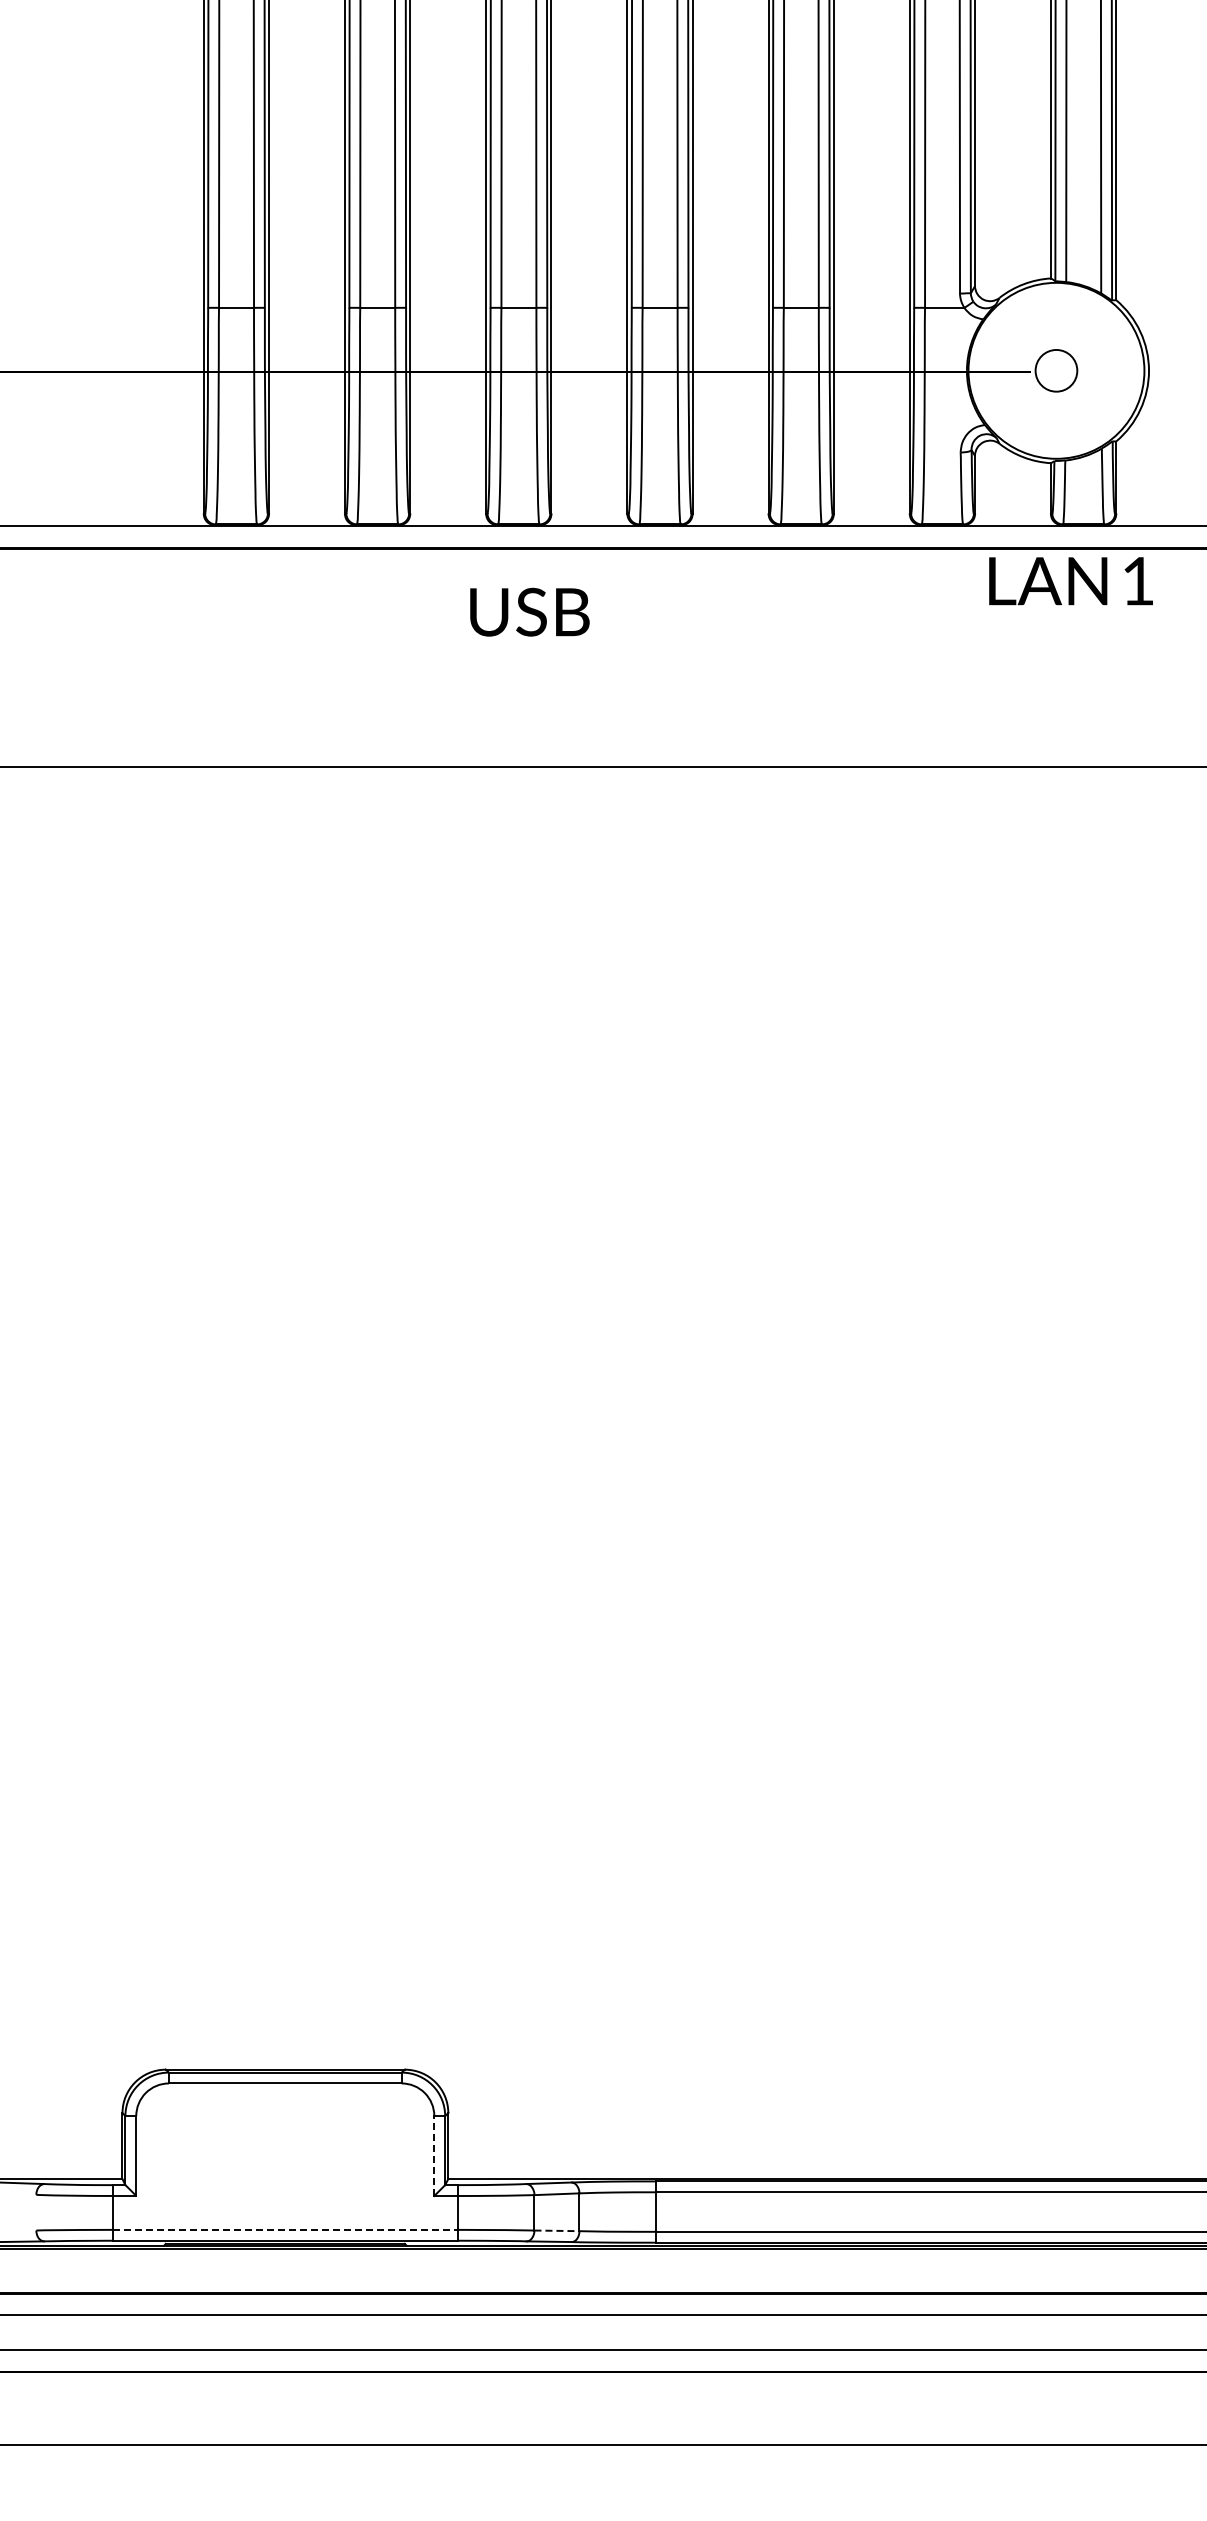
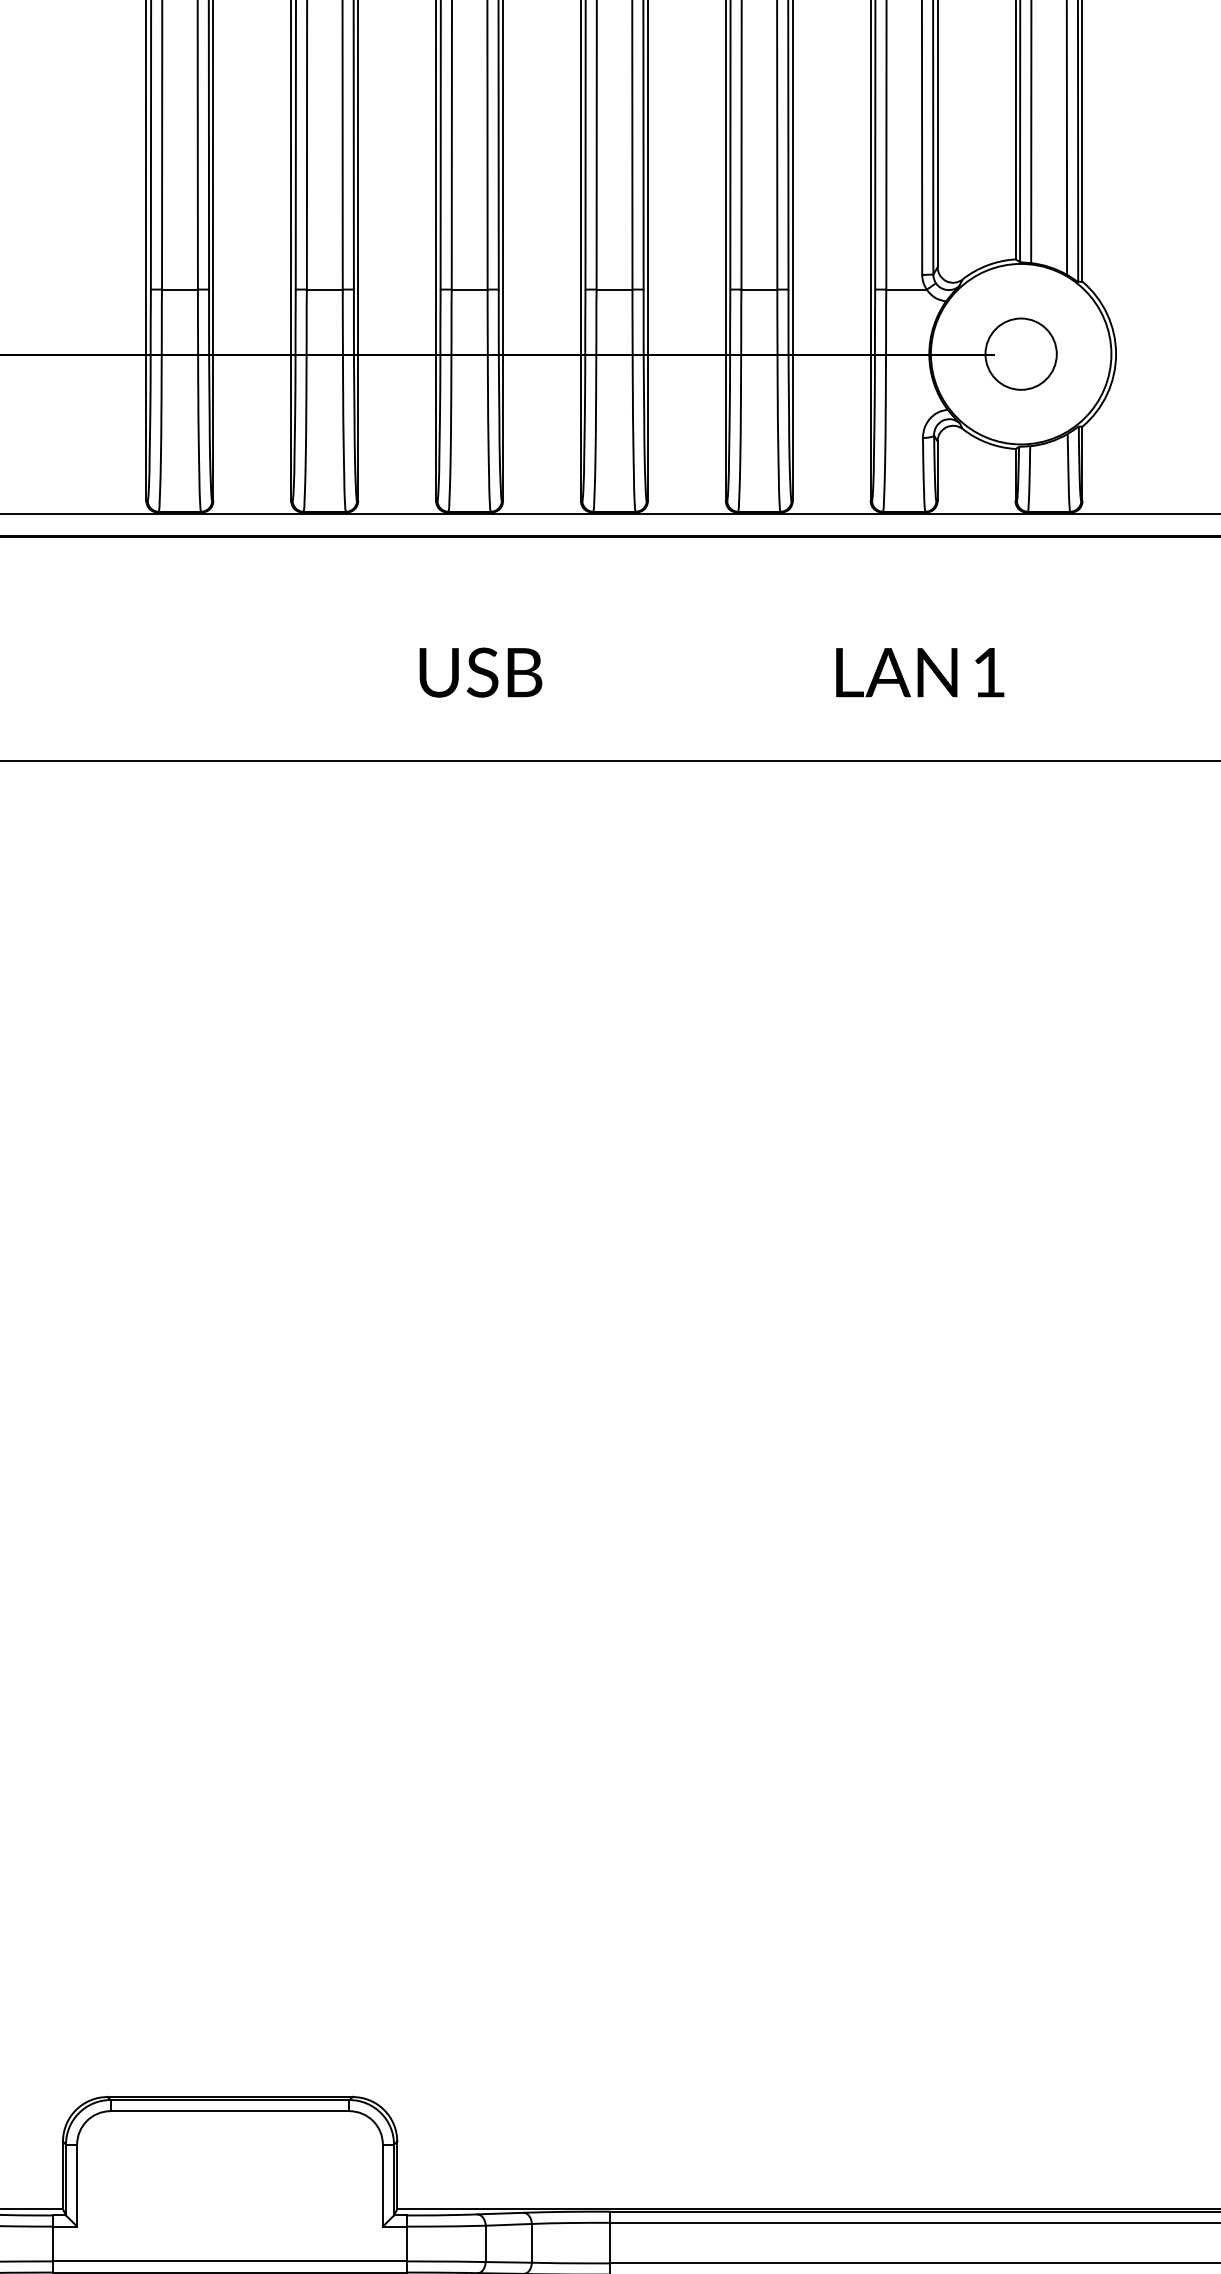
circle: (1056, 370) -> (1021, 353), size x1.67
text: (1070, 581) -> (919, 672), moved
text: (529, 611) -> (480, 671), moved
line: (434, 2156) -> (383, 2186), dashed -> solid
line: (285, 2229) -> (230, 2261), dashed -> solid
line: (557, 2230) -> (509, 2262), dashed -> solid

